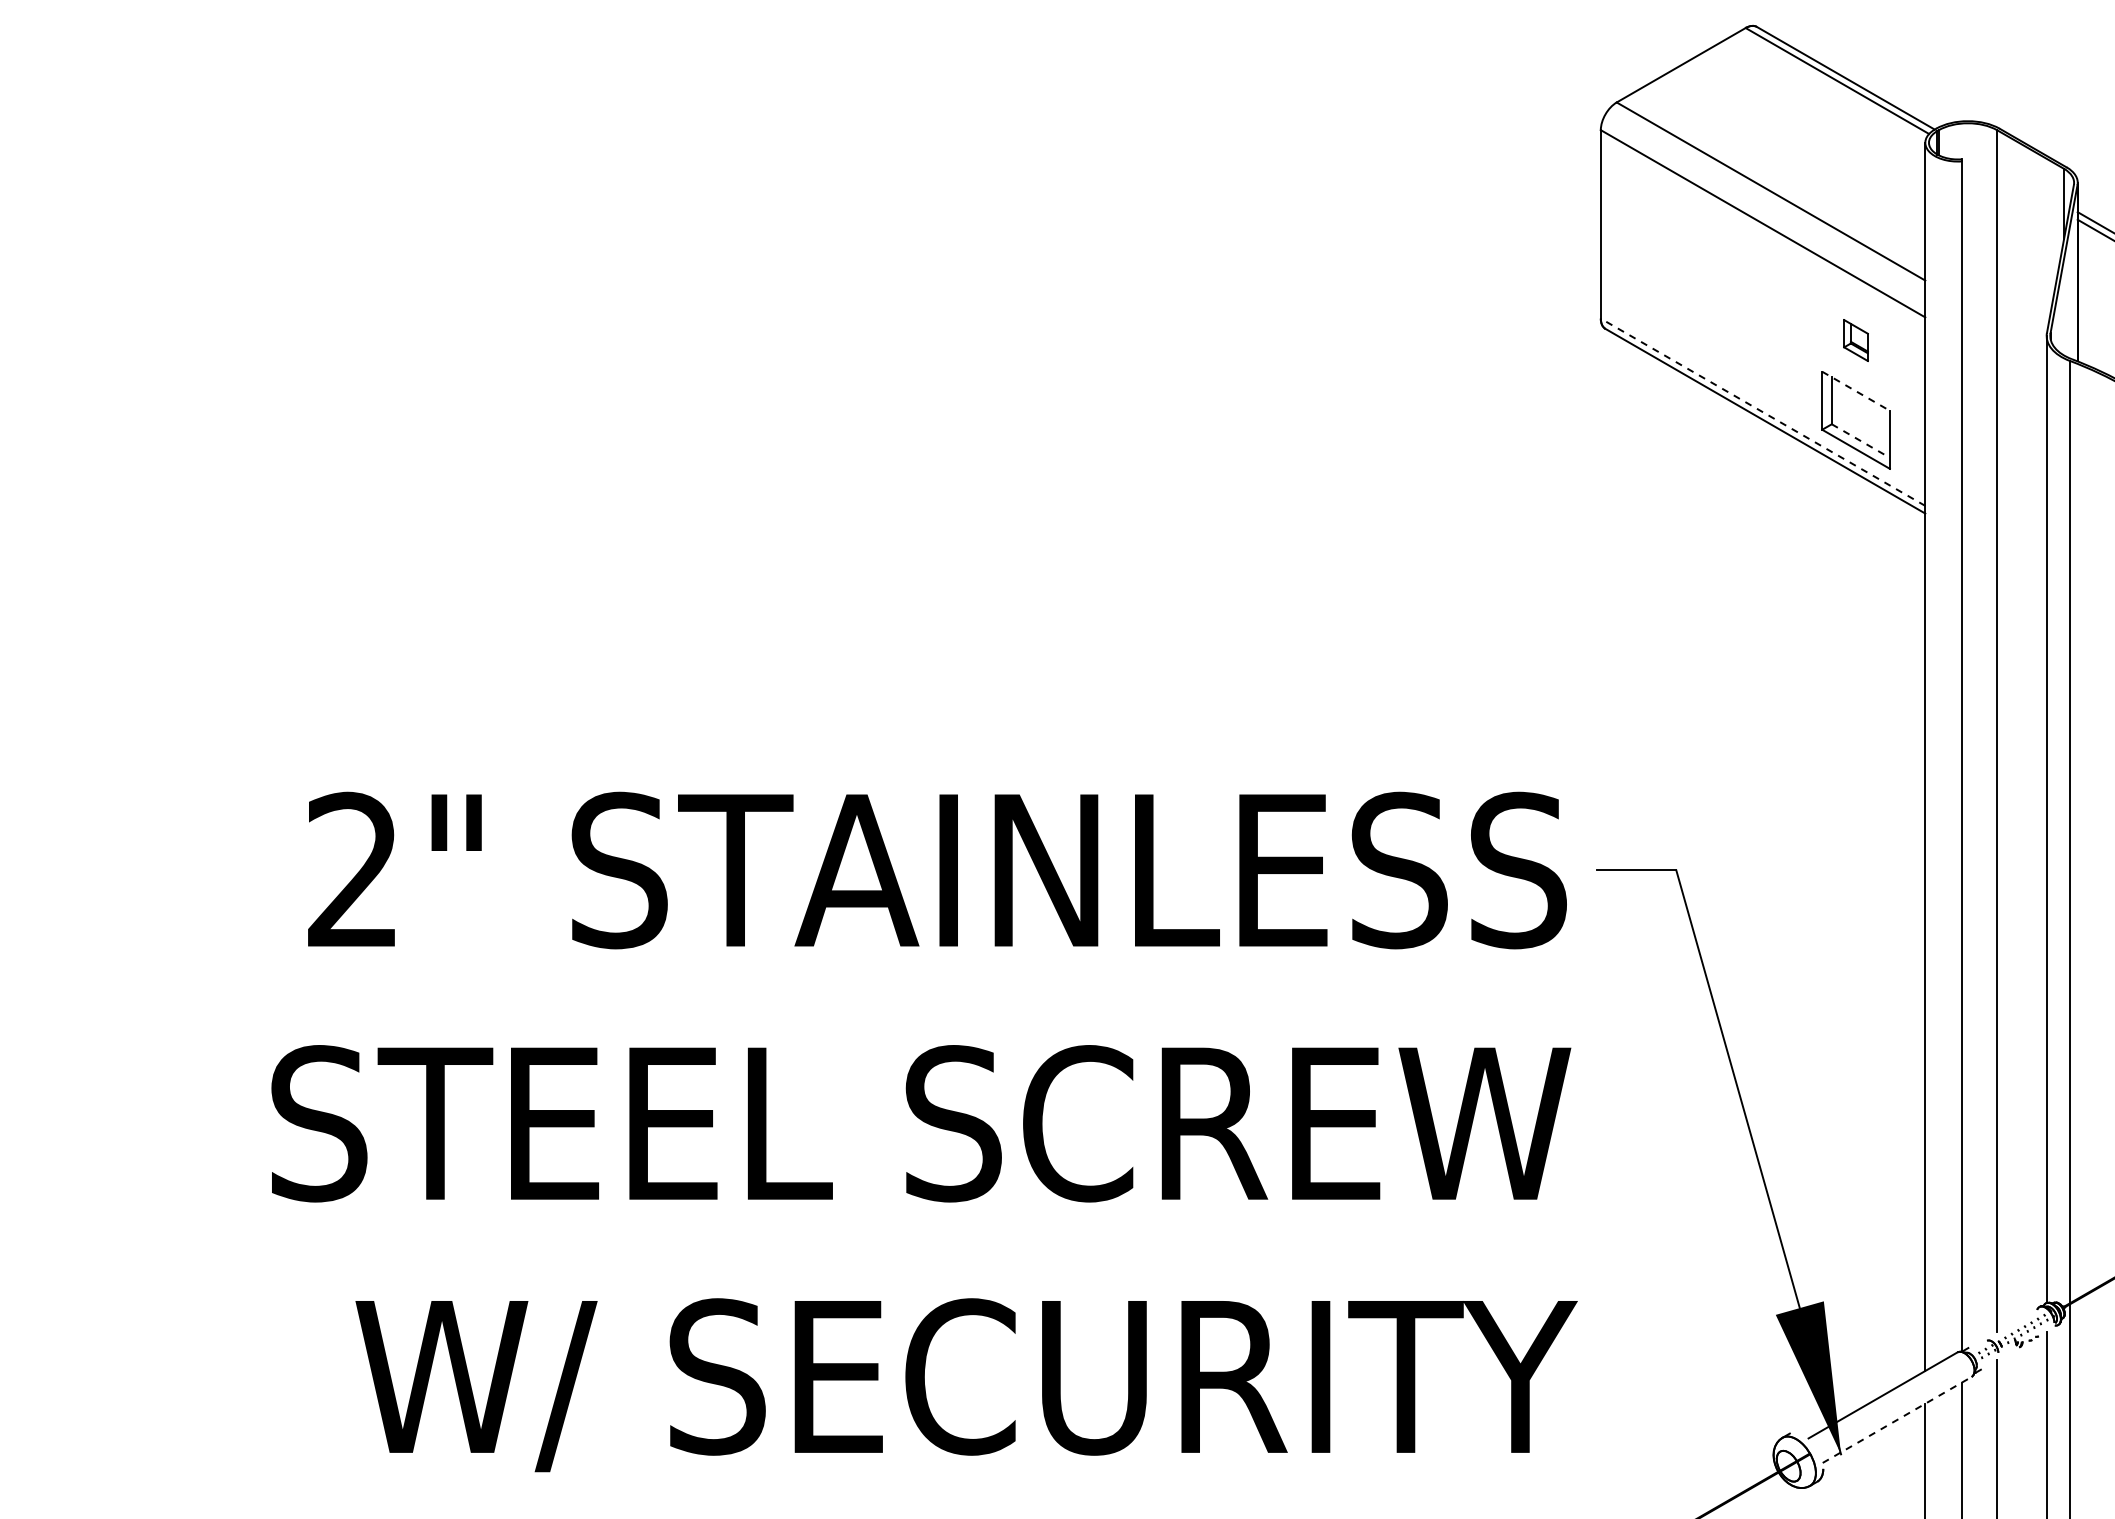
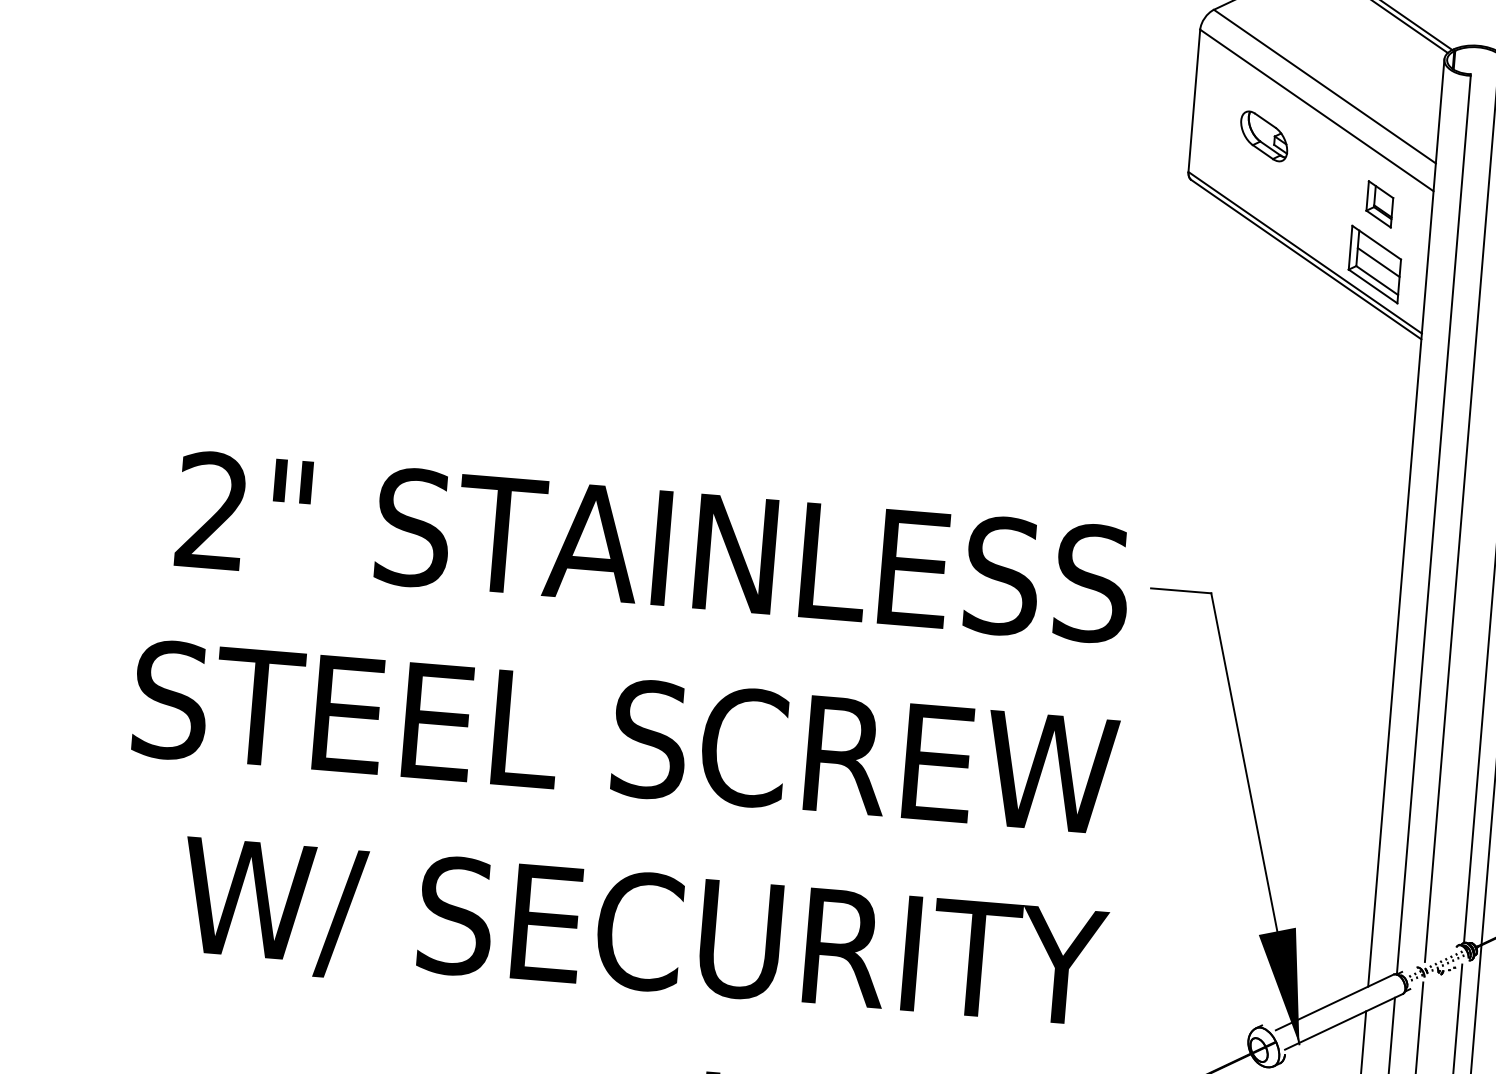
part: (1696, 263) -> (1264, 136), added
part: (1855, 340) -> (1379, 204), size x1.43
line: (1856, 391) -> (1377, 242), dashed -> solid
line: (1762, 412) -> (1304, 252), dashed -> solid
line: (1860, 416) -> (1378, 262), added
line: (1860, 441) -> (1376, 280), dashed -> solid
line: (1897, 1419) -> (1344, 1021), dashed -> solid

